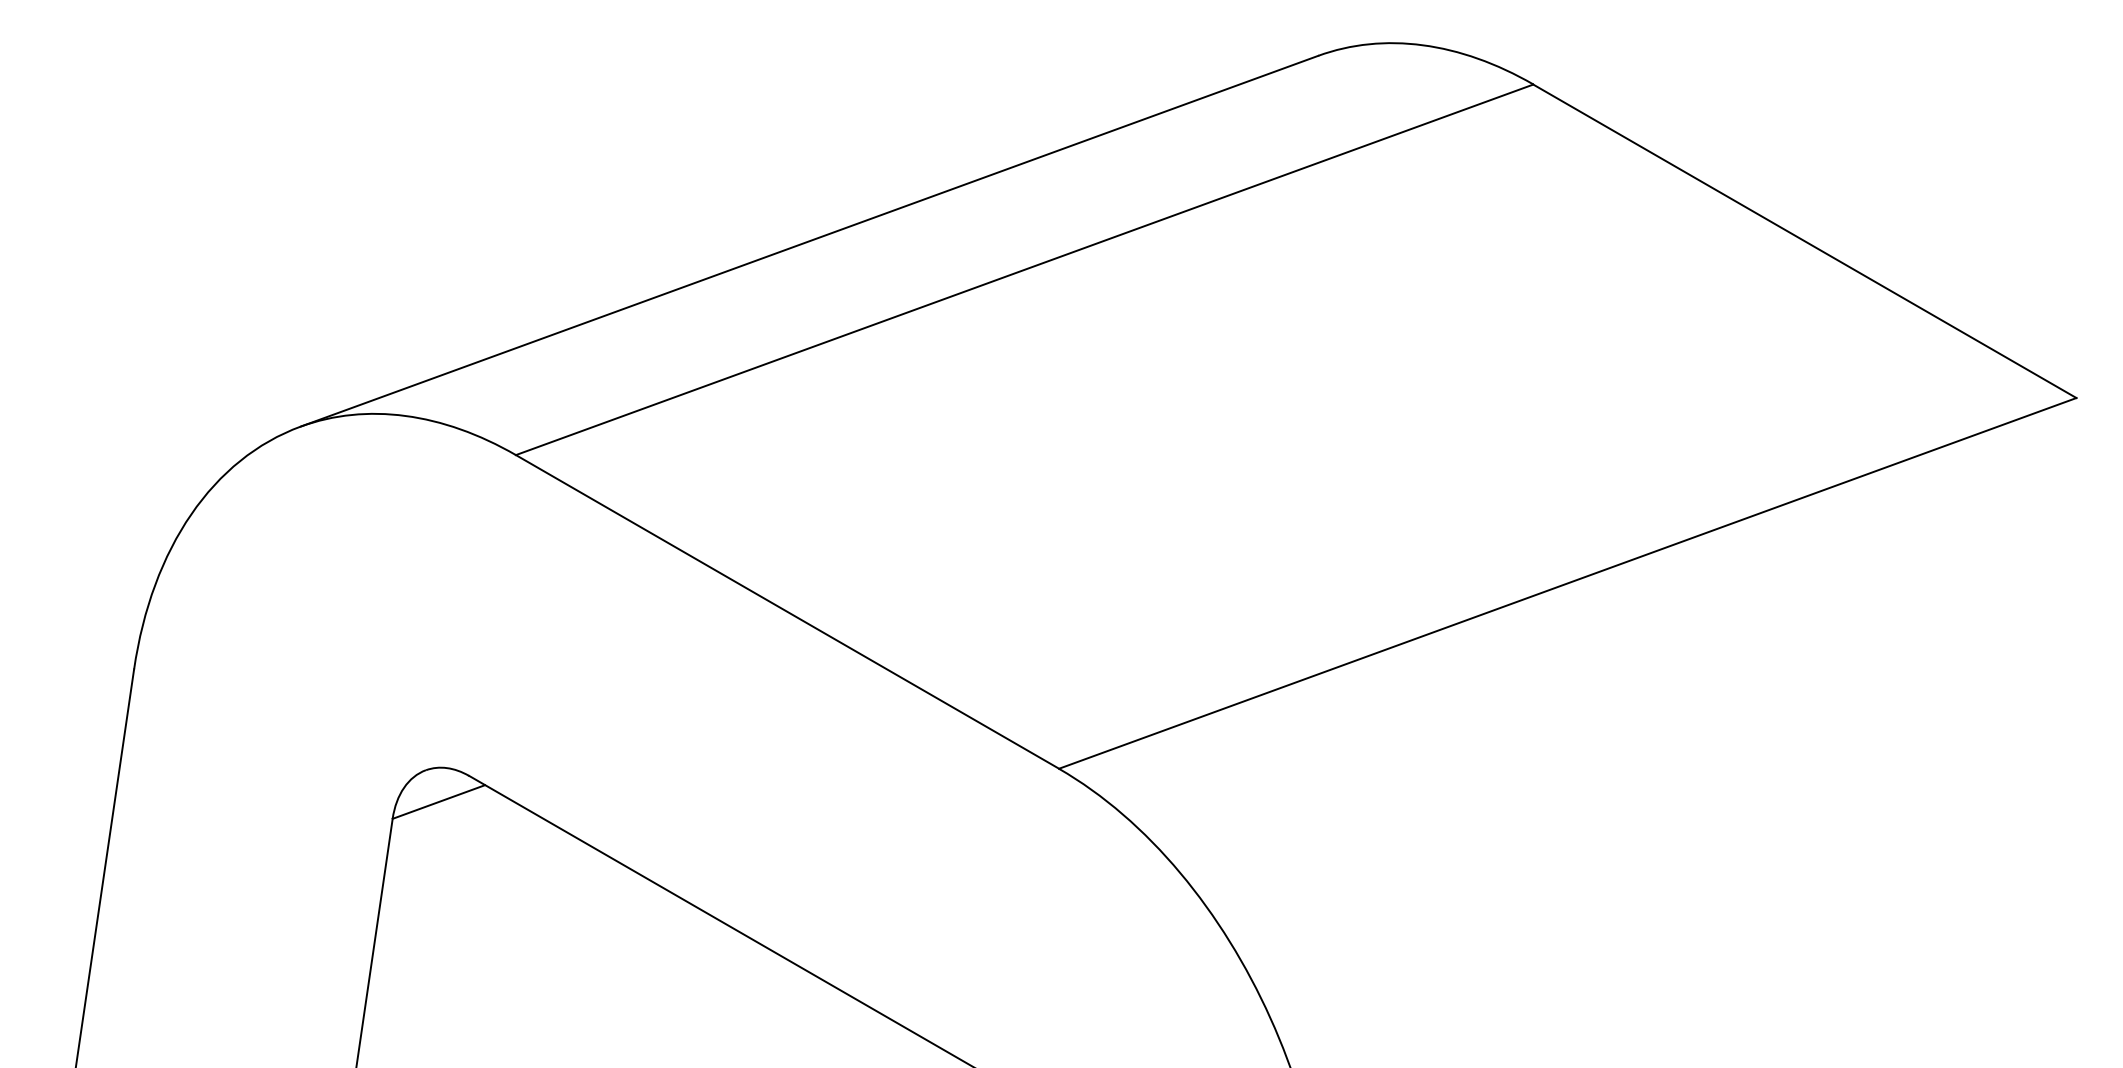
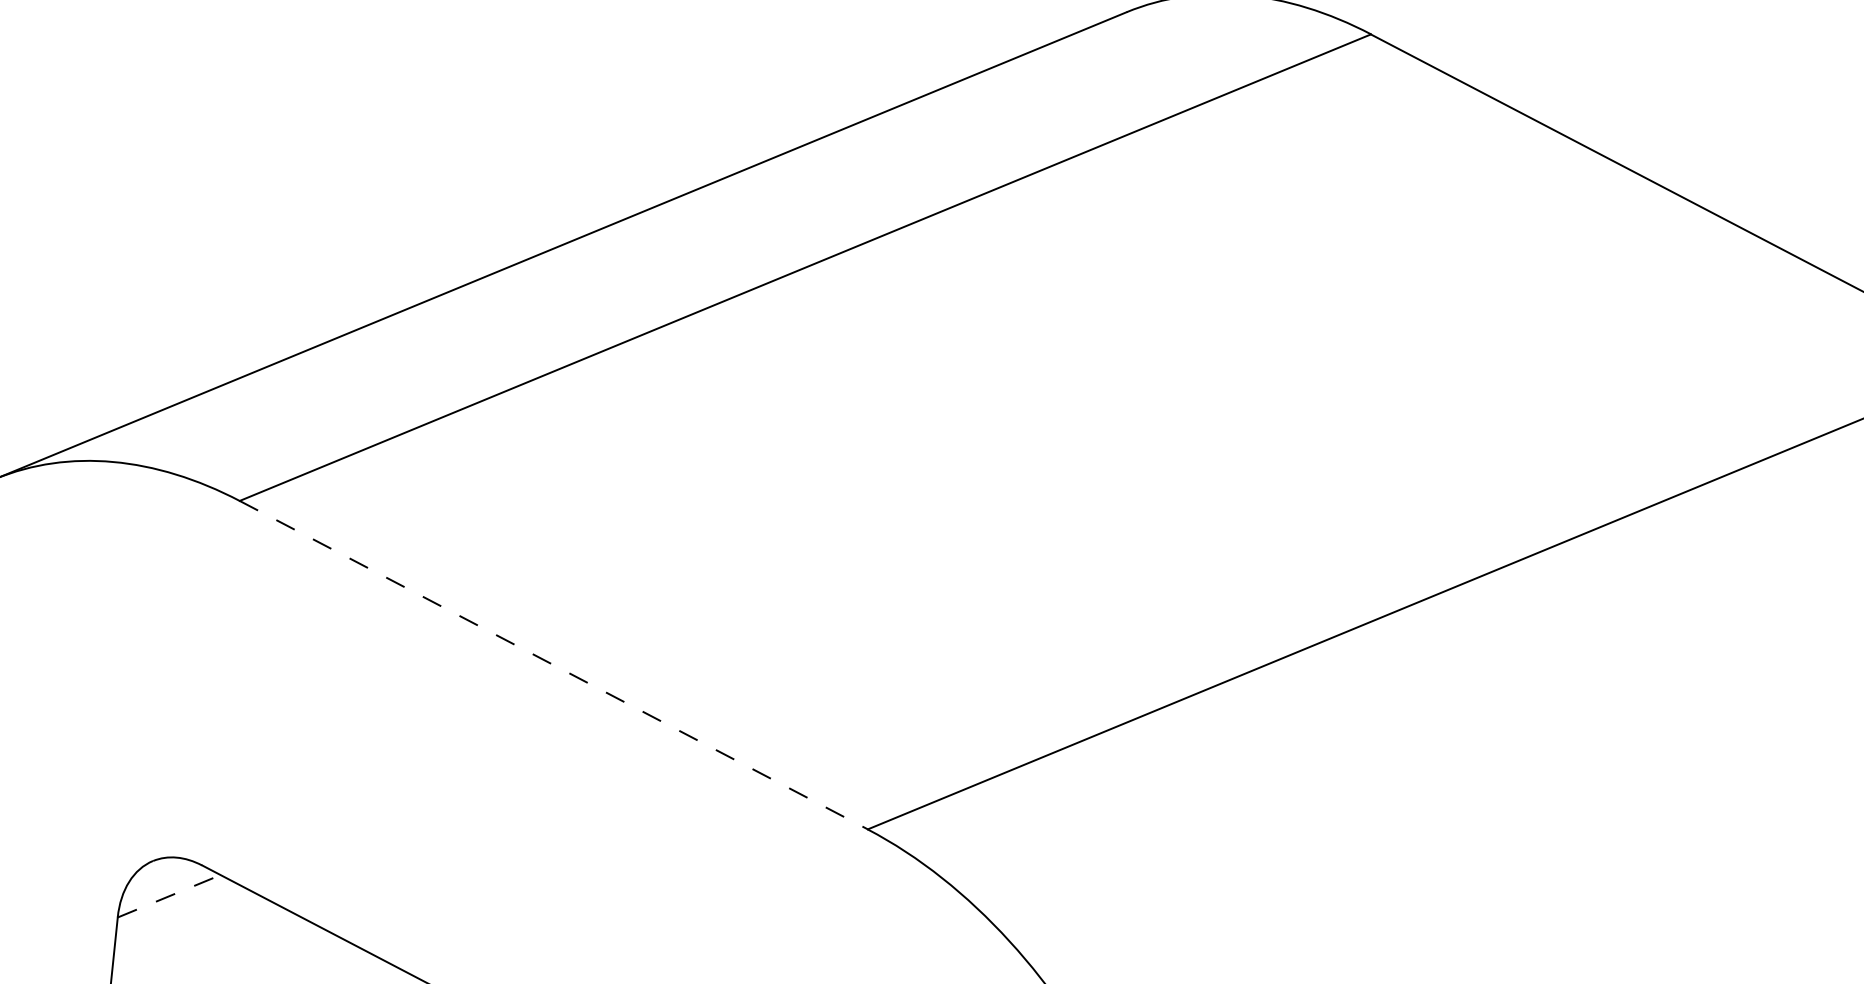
line: (787, 611) -> (553, 664), solid -> dashed
line: (439, 801) -> (169, 895), solid -> dashed

